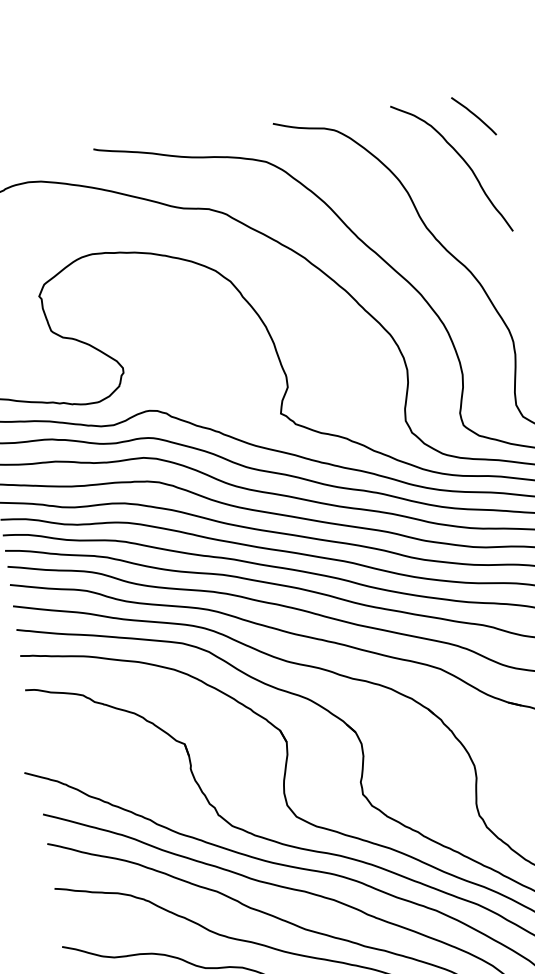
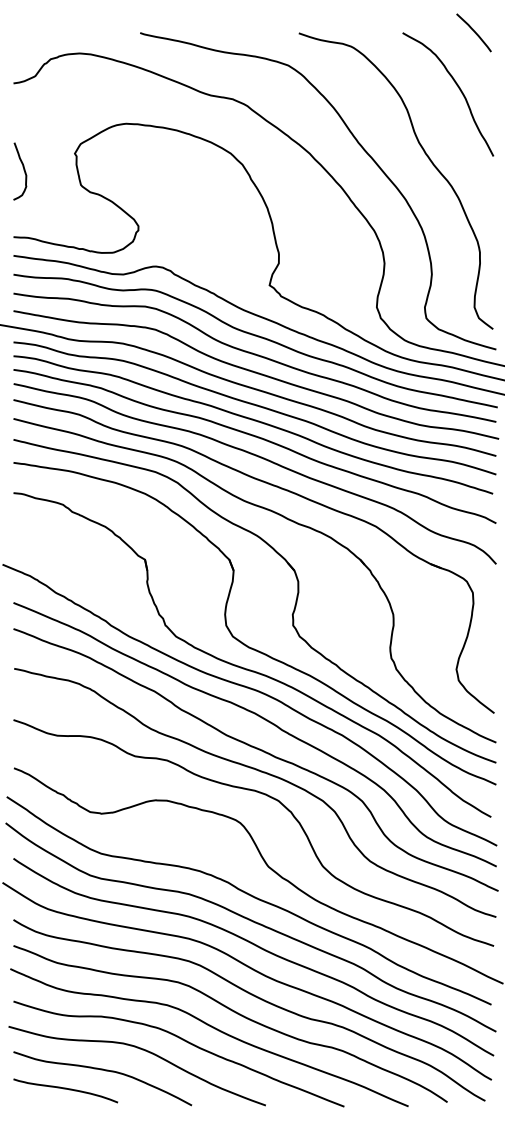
curve: (473, 114) -> (473, 31), moved

